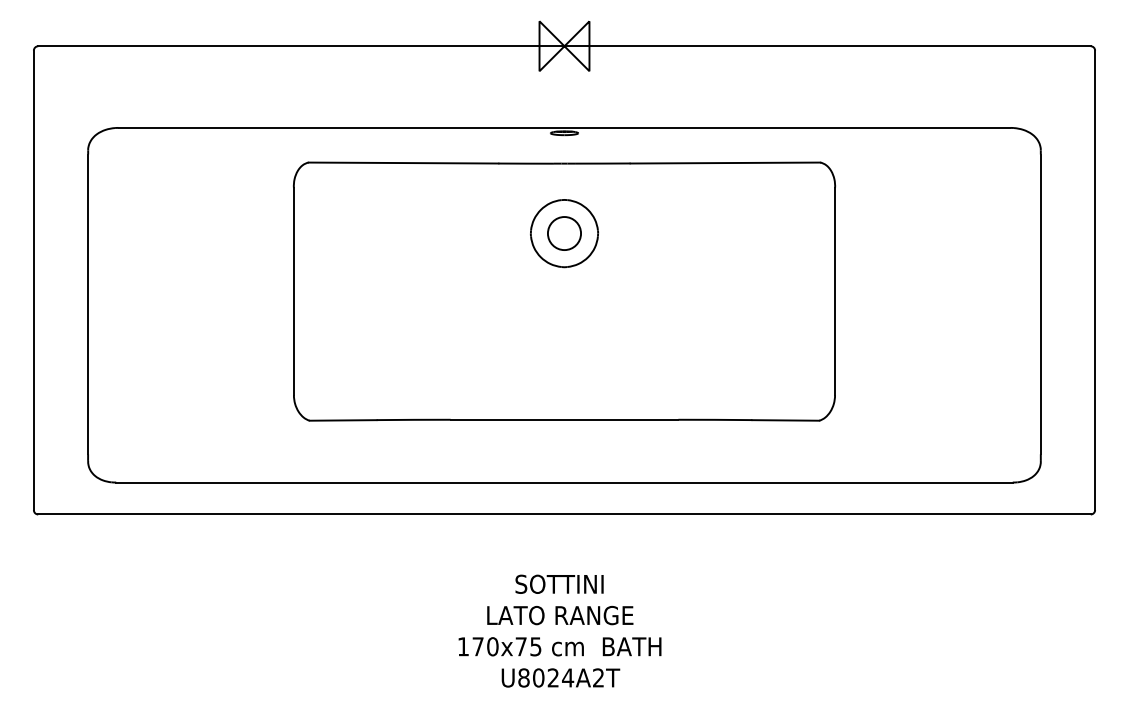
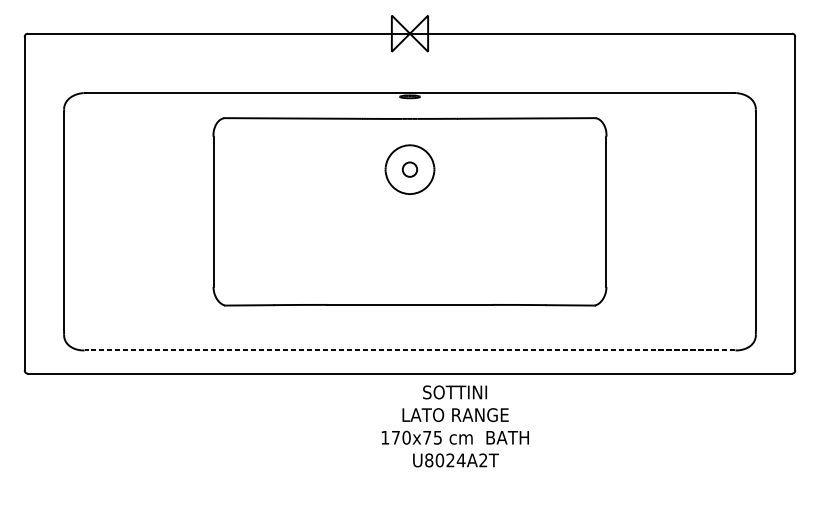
circle: (564, 233) -> (410, 169), size x0.6
line: (564, 482) -> (410, 350), solid -> dashed
text: (559, 630) -> (455, 425), moved

